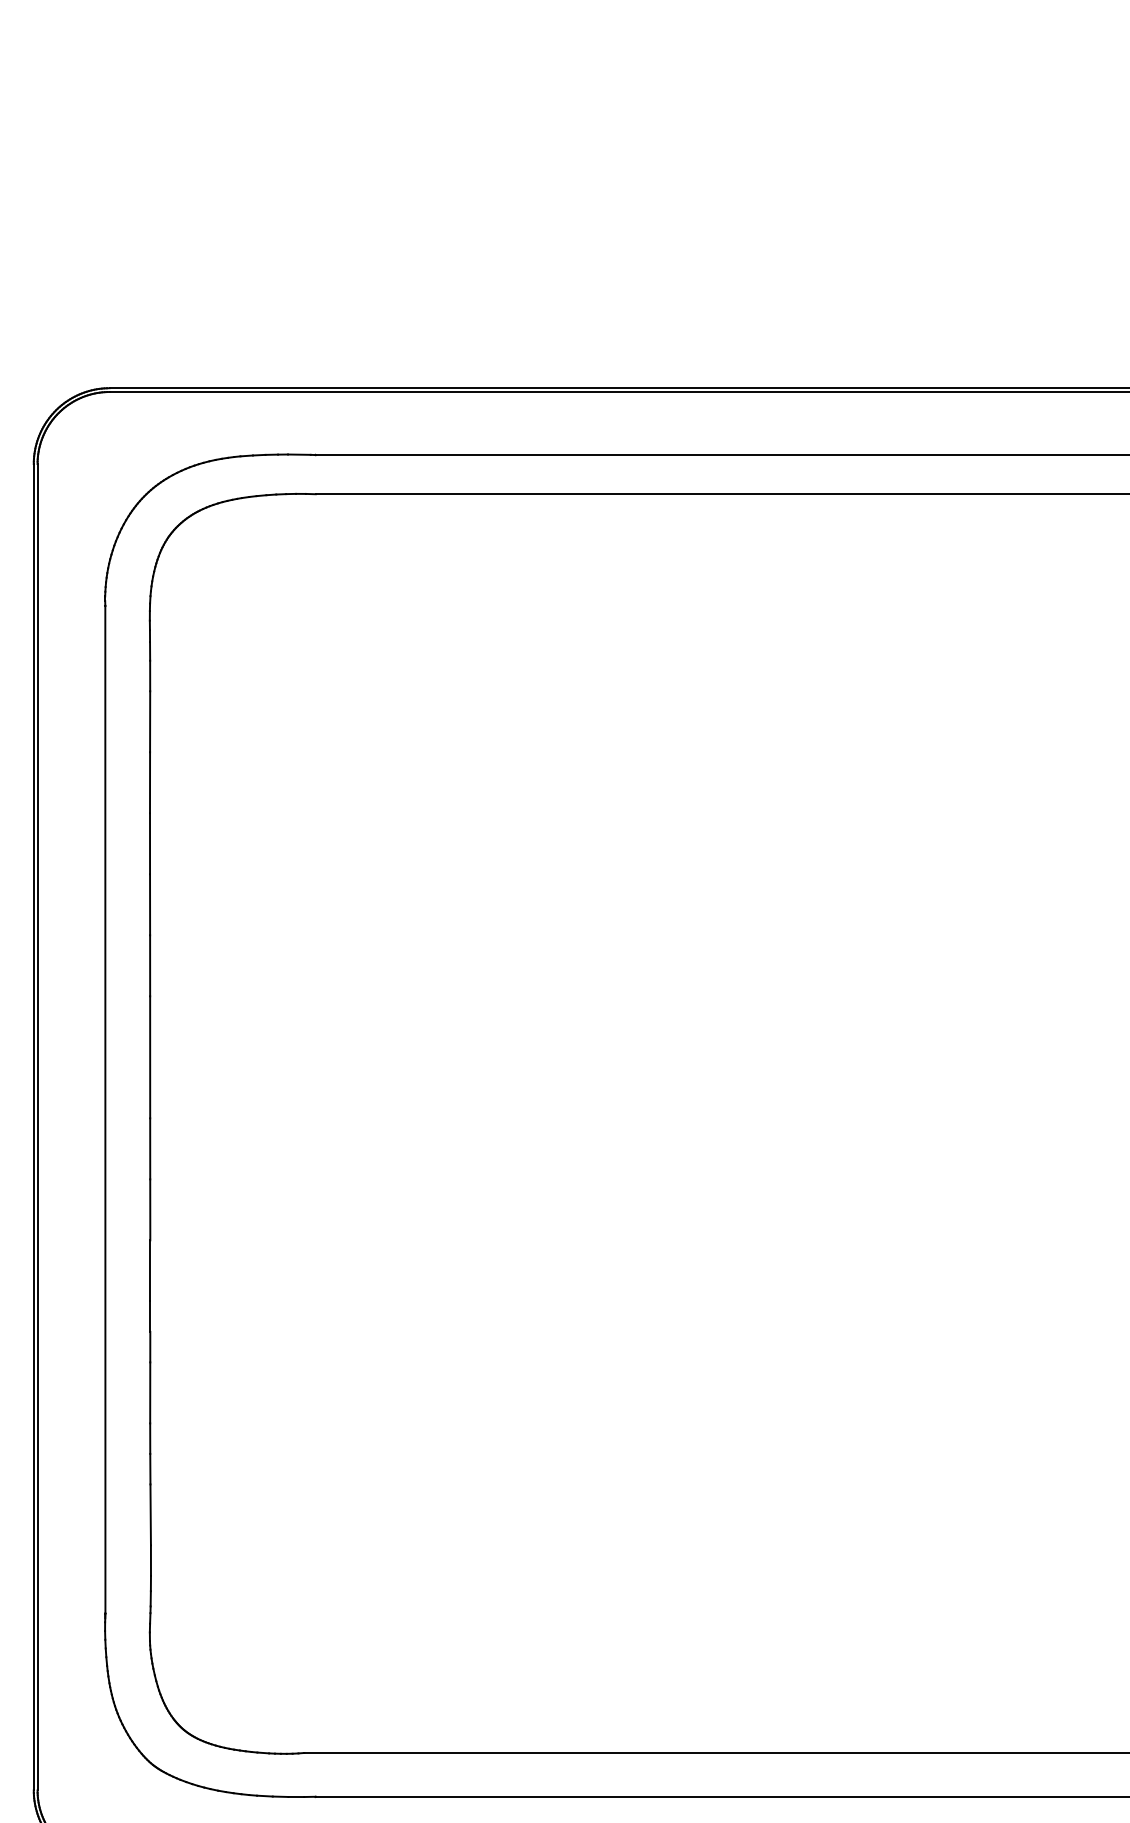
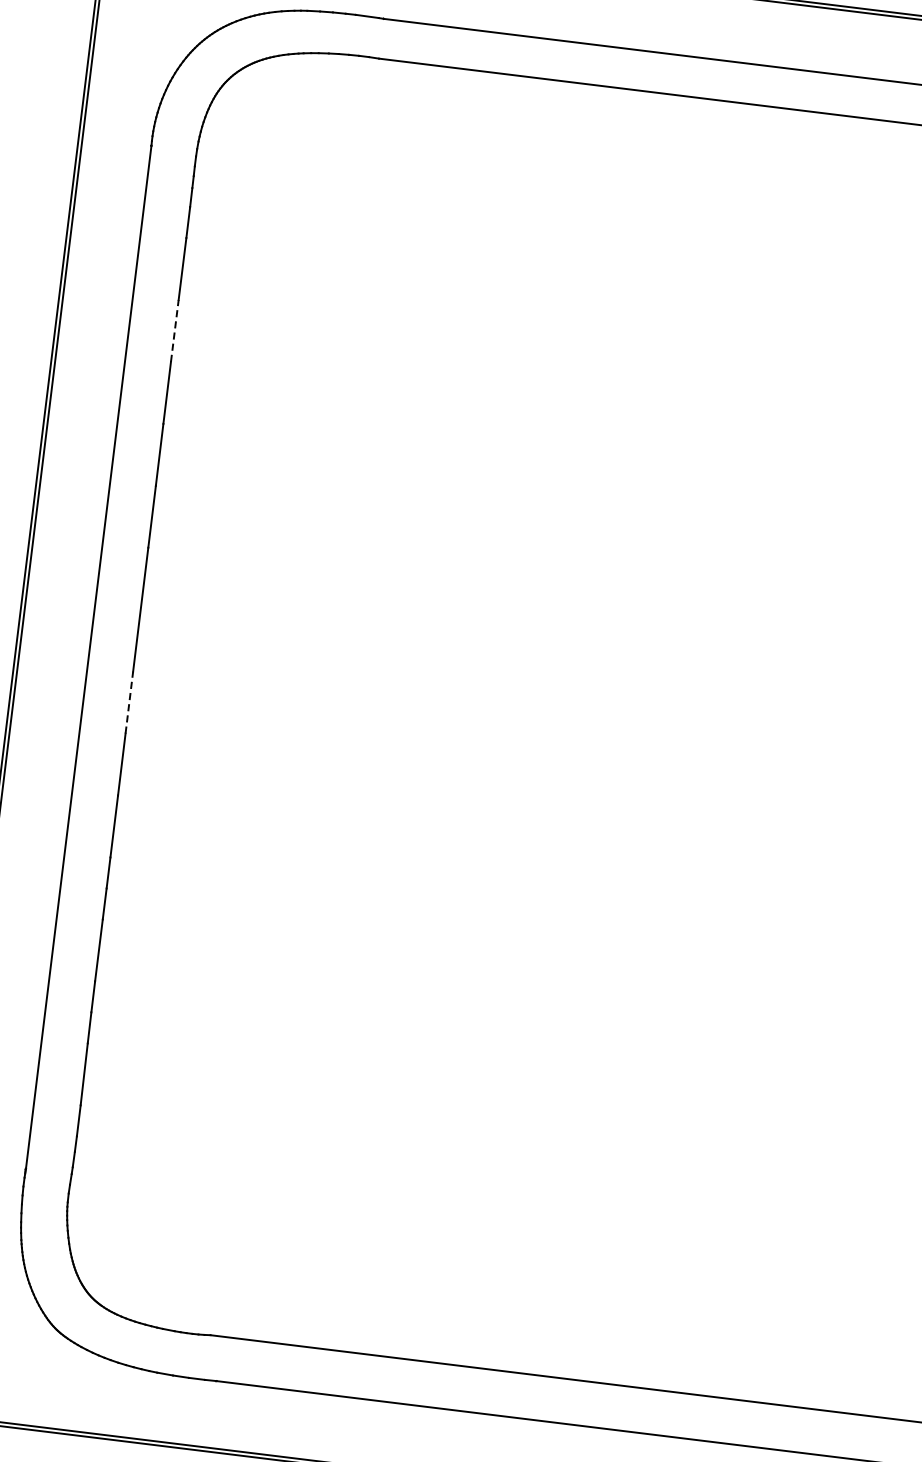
line: (150, 782) -> (175, 330), solid -> dashed
line: (150, 1148) -> (129, 702), solid -> dashed

